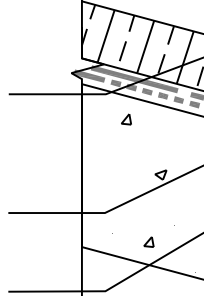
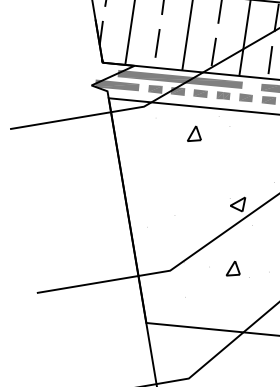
part: (126, 119) -> (193, 134), moved
part: (148, 241) -> (231, 268), moved

